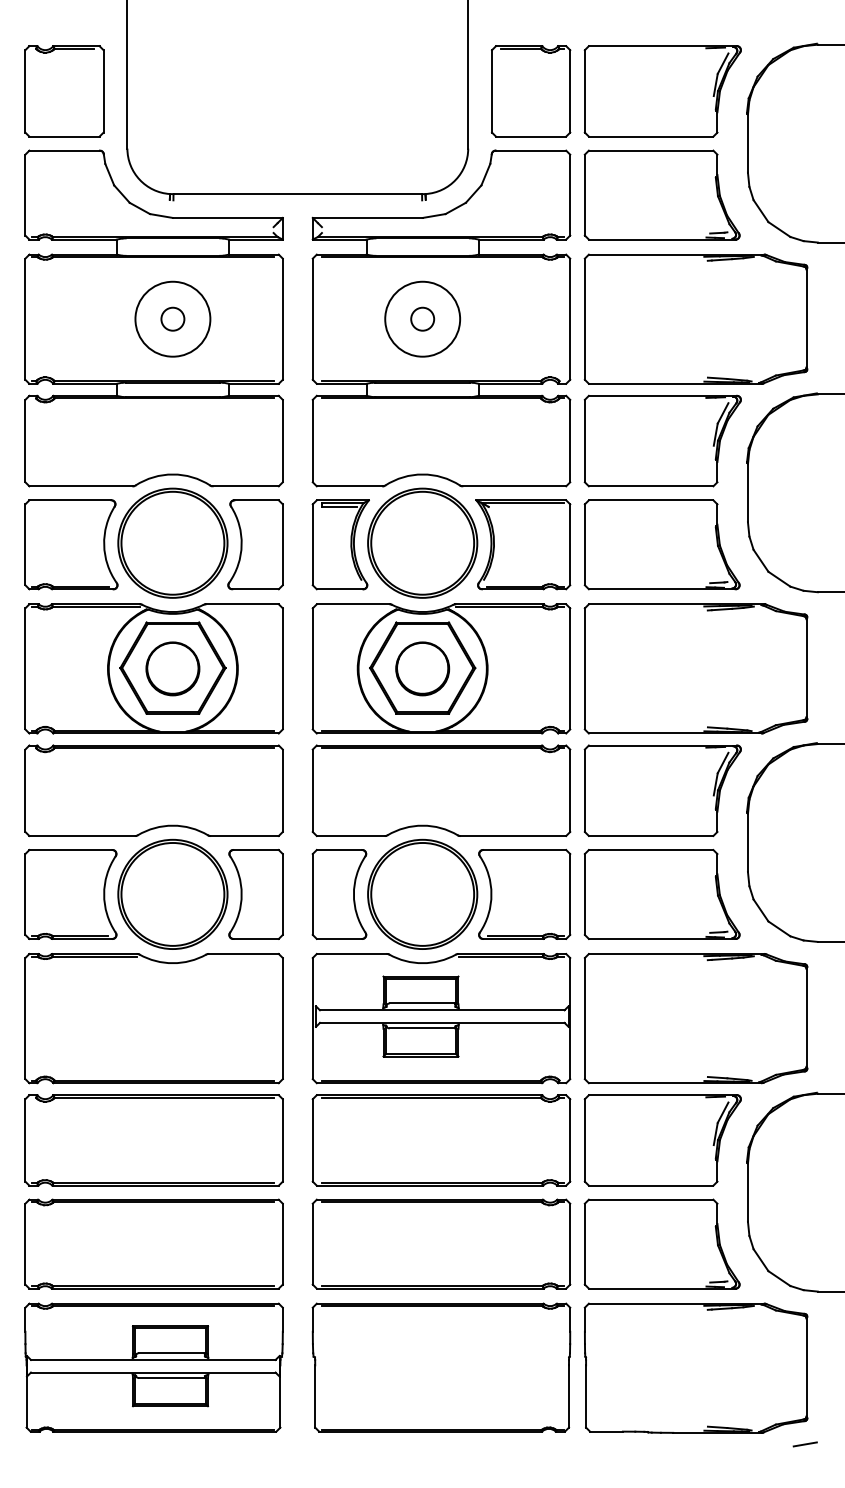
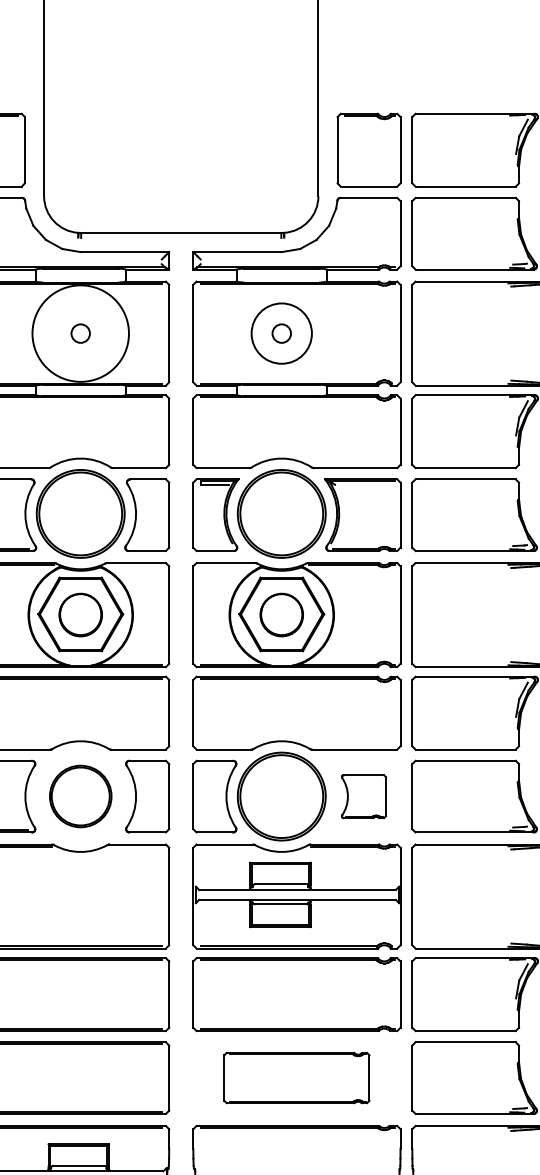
circle: (172, 318) -> (80, 333), size x1.6
part: (172, 893) -> (80, 795), size x0.7
part: (524, 894) -> (363, 796), size x0.6
part: (441, 1243) -> (296, 1077), size x0.7

